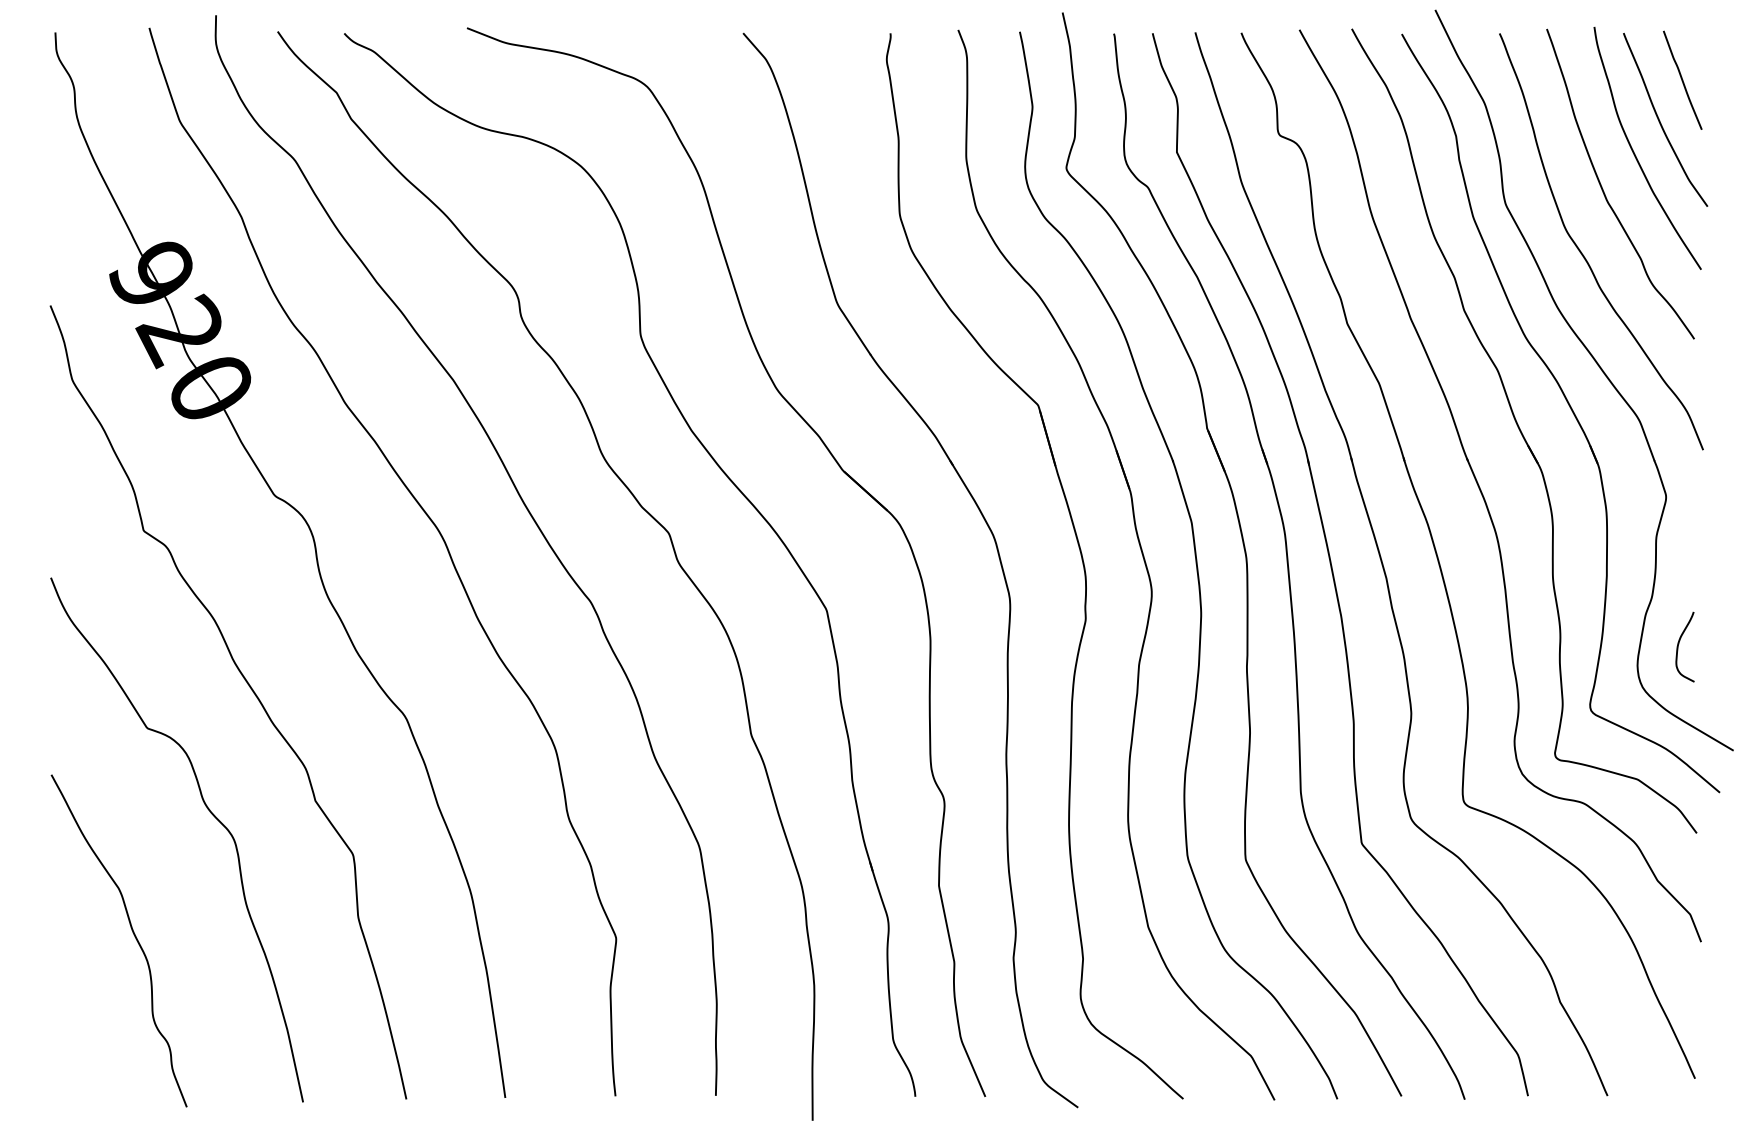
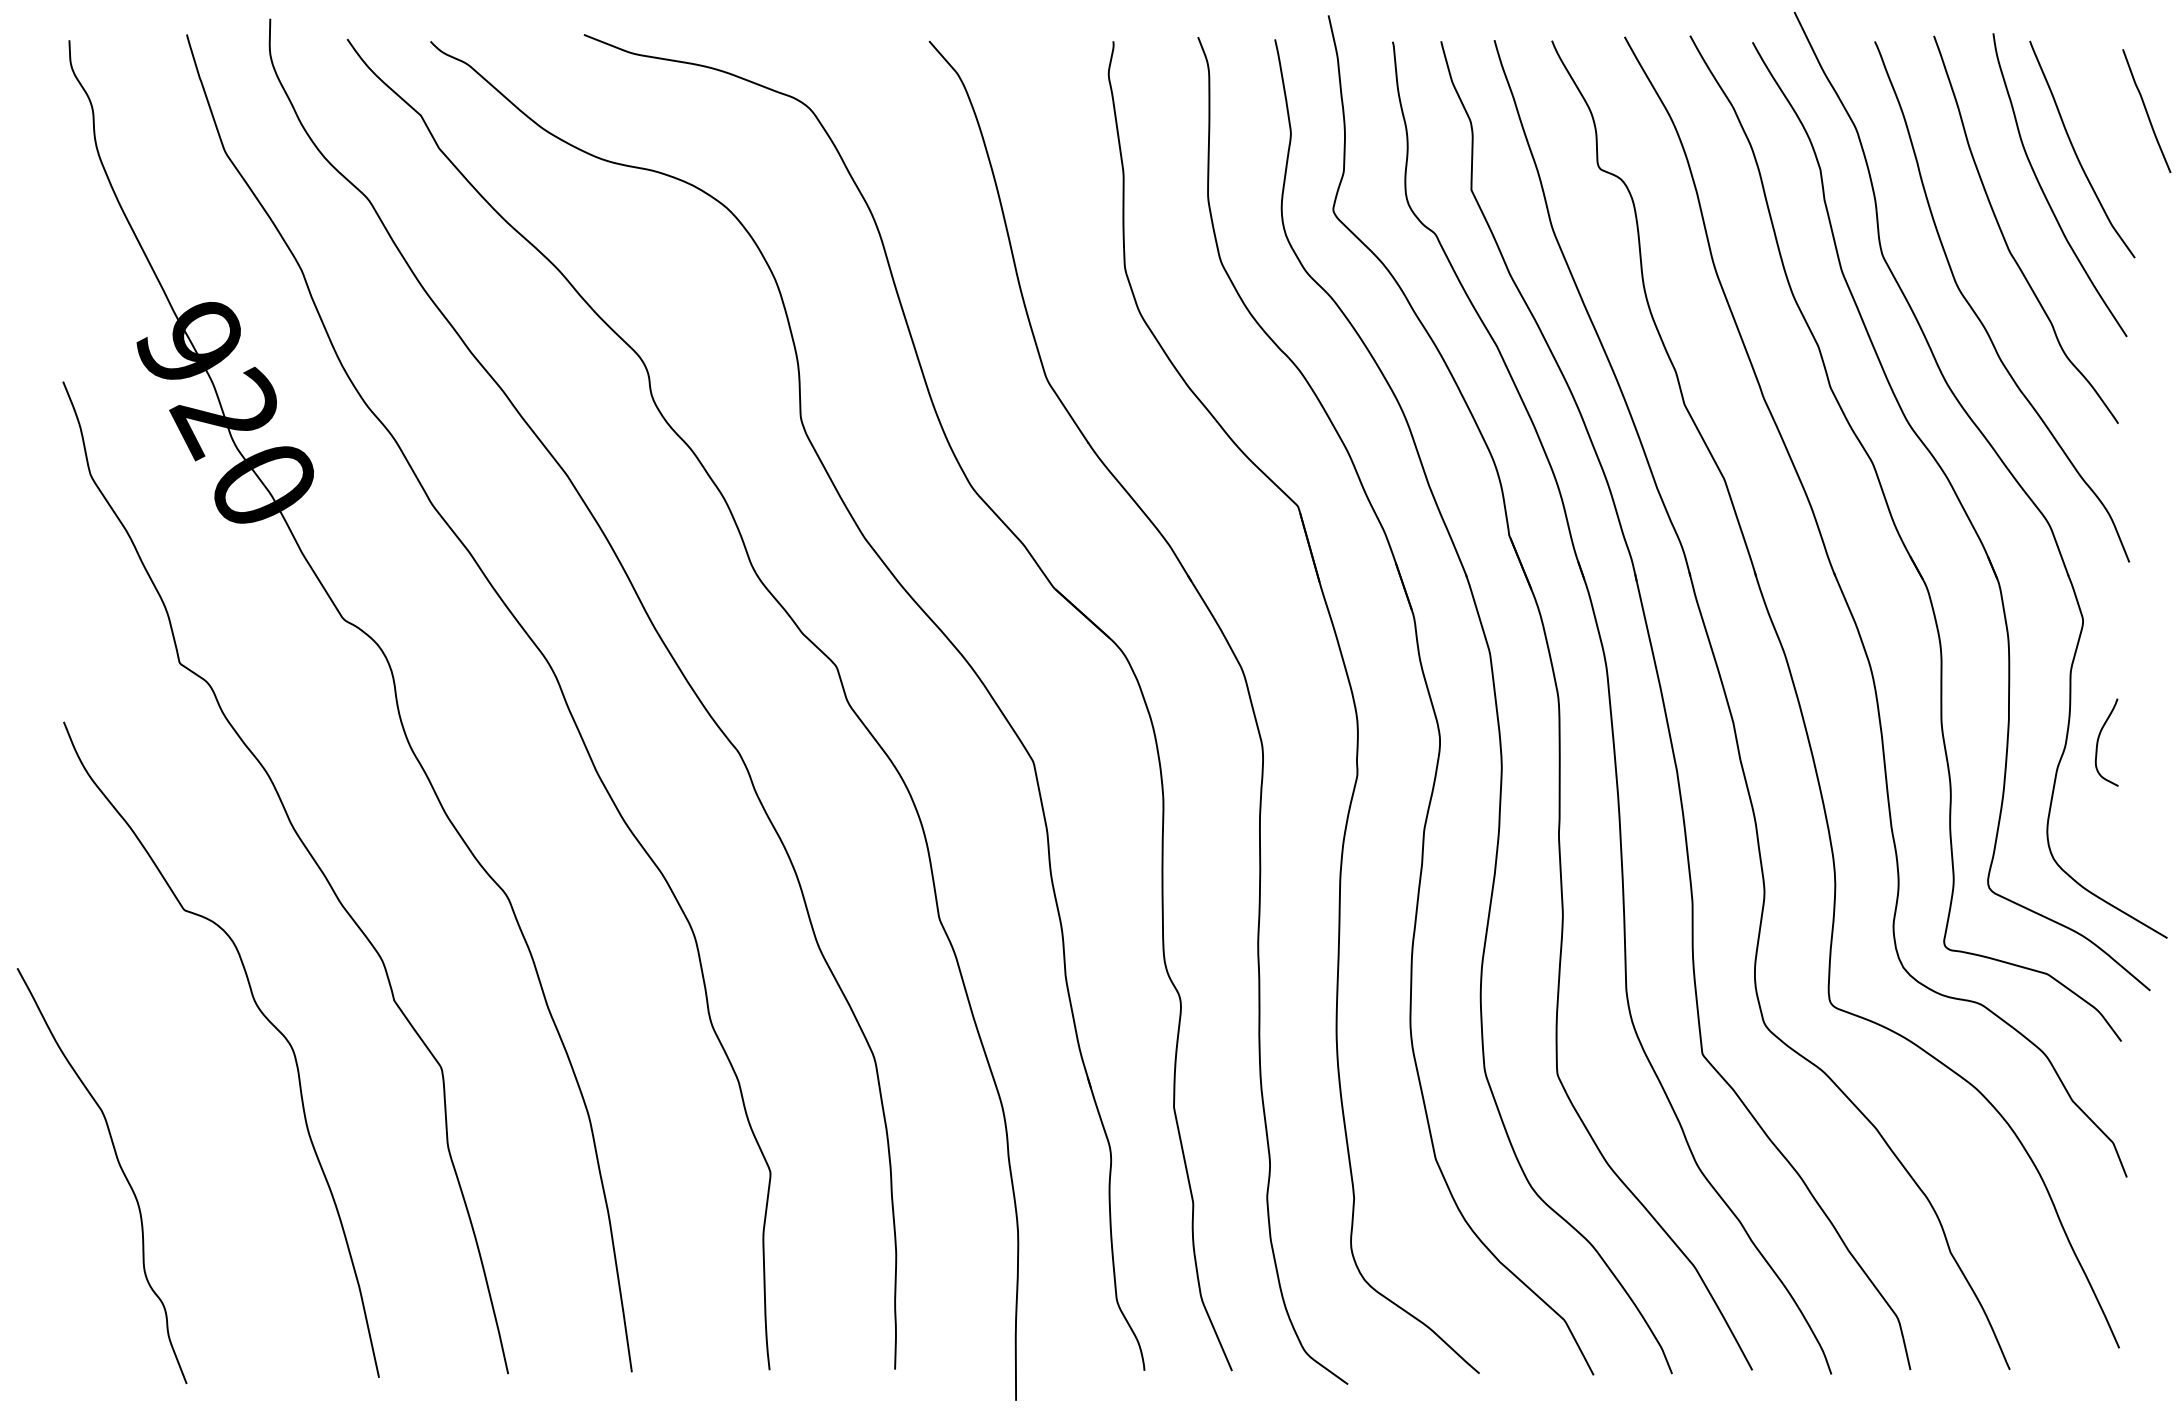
curve: (1682, 79) -> (2146, 110), moved
curve: (1678, 646) -> (2098, 742), moved
curve: (133, 933) -> (119, 1166), moved

